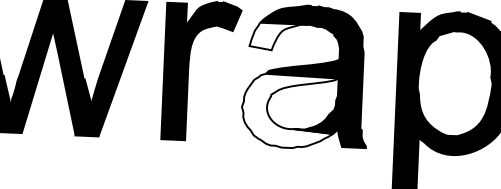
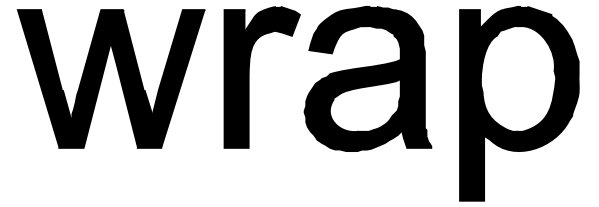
fill: (278, 36) -> (338, 39), added
fill: (289, 111) -> (352, 114), added

